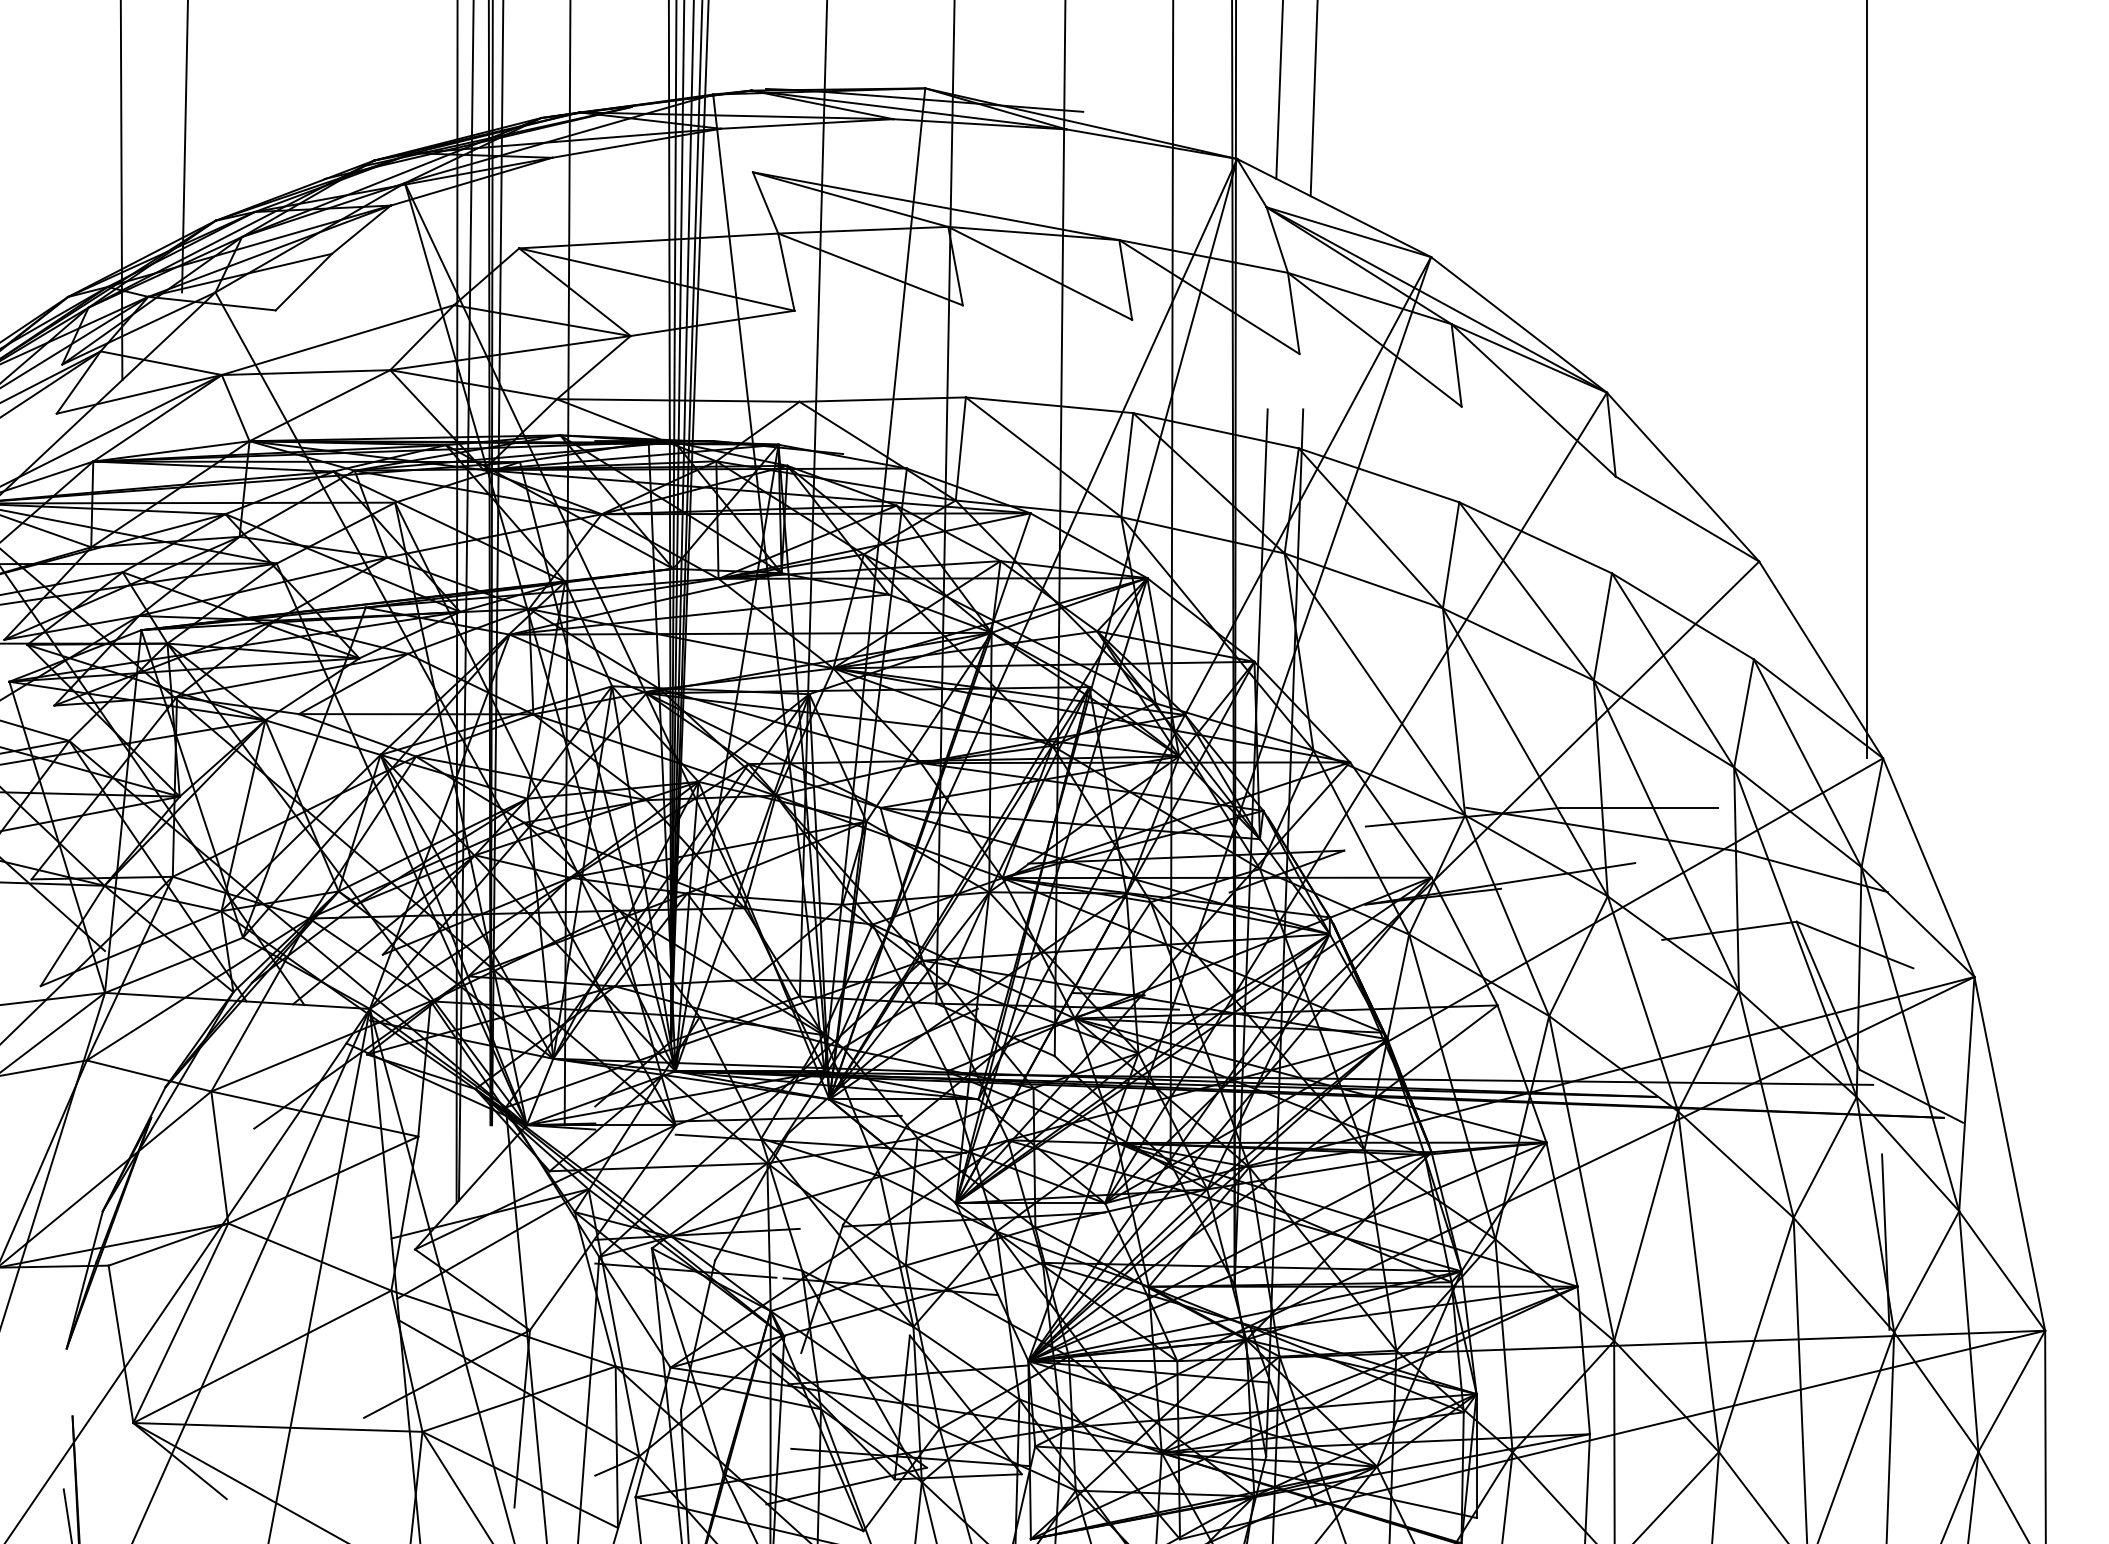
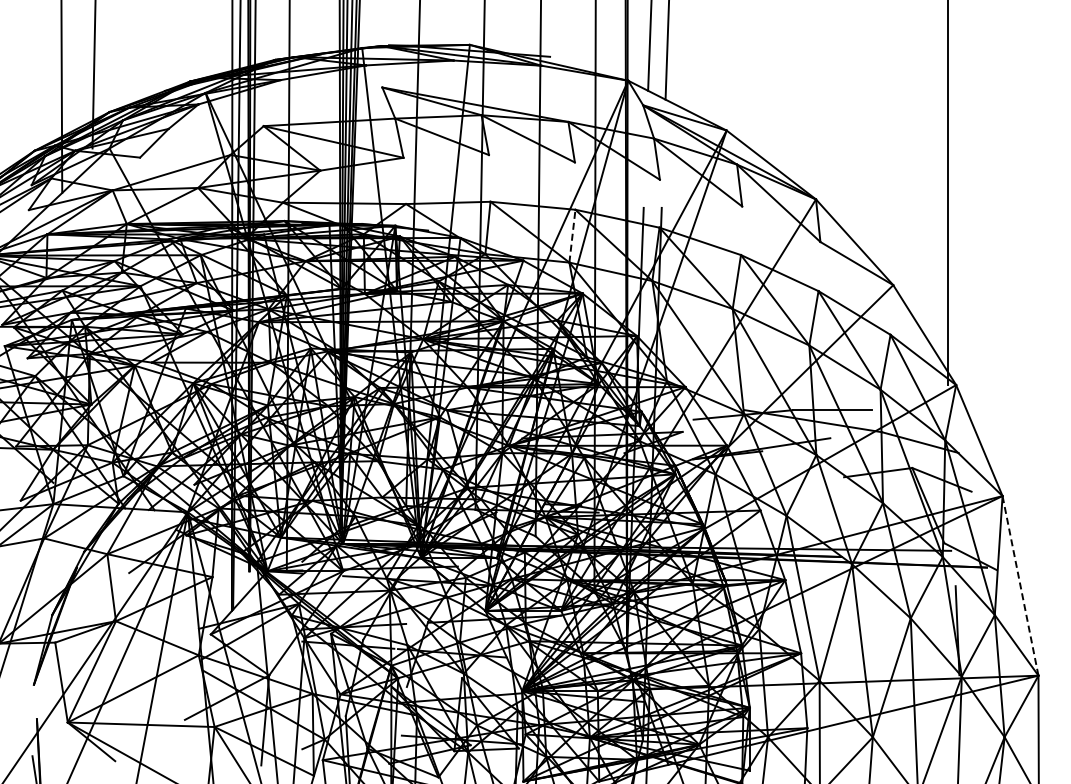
line: (1127, 465) -> (572, 236), solid -> dashed
line: (2009, 1153) -> (1020, 585), solid -> dashed

